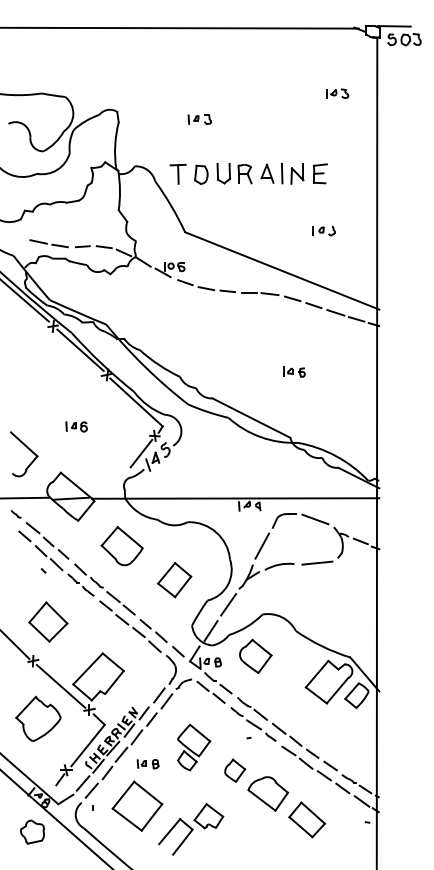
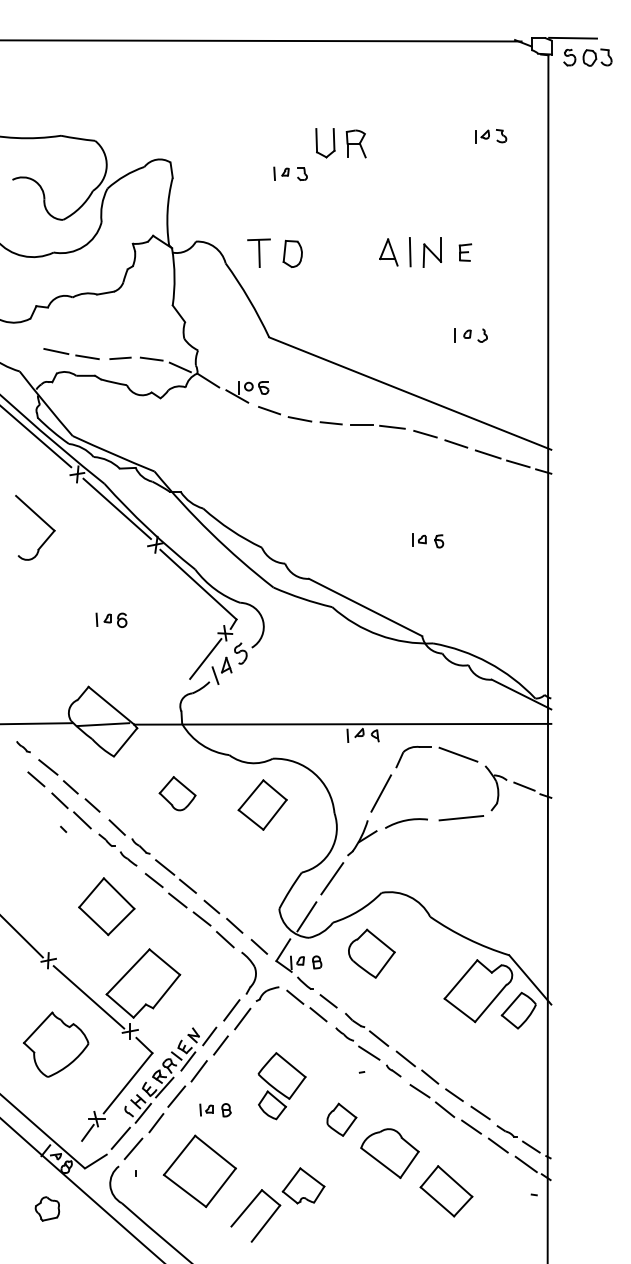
part: (234, 173) -> (340, 143), moved
part: (319, 173) -> (464, 252), size x0.6
part: (28, 449) -> (41, 520), moved
part: (121, 546) -> (176, 794), size x0.6
part: (174, 580) -> (262, 805), moved
part: (48, 621) -> (106, 905), moved
part: (32, 831) -> (47, 1208), size x0.7

